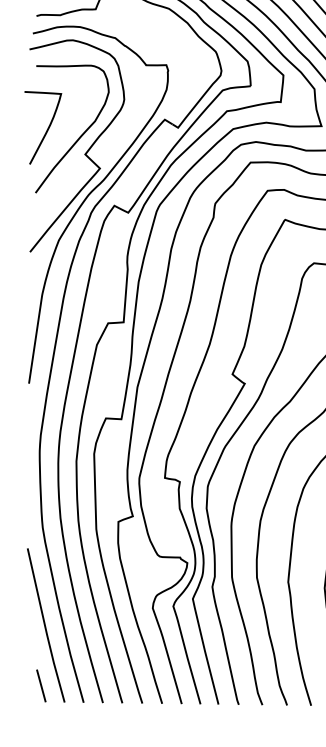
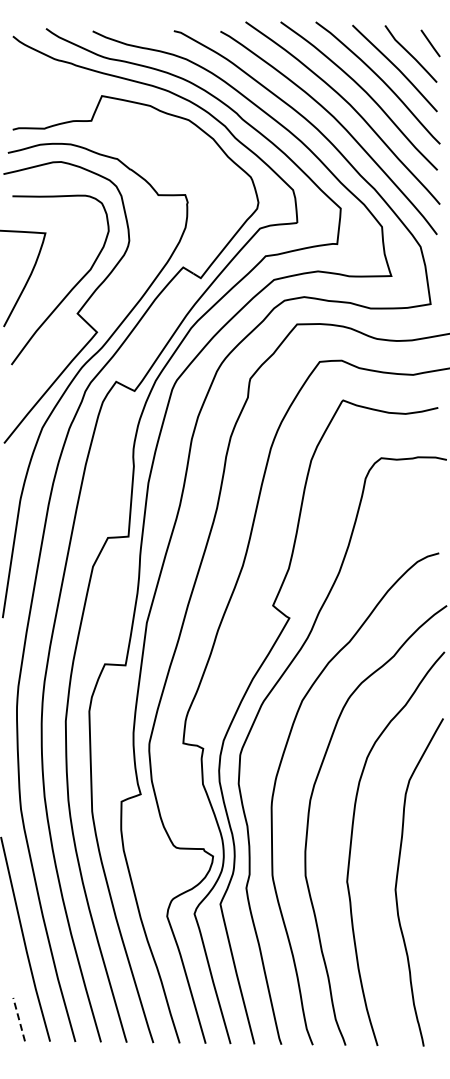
line: (41, 685) -> (19, 1019), solid -> dashed

